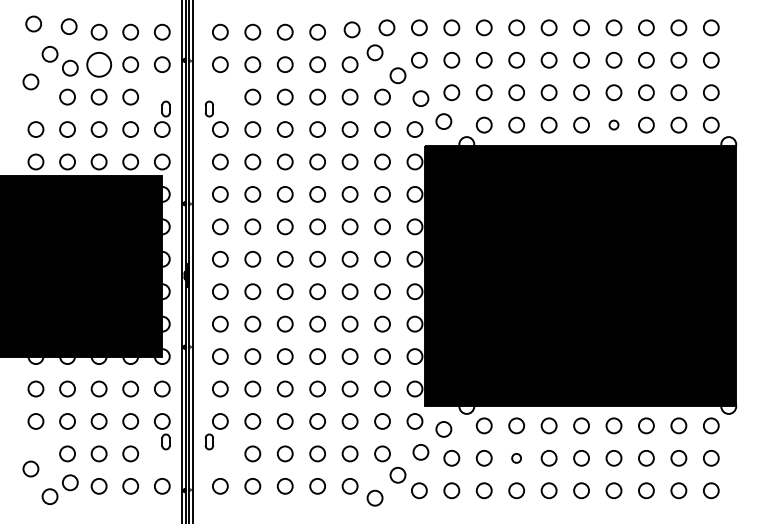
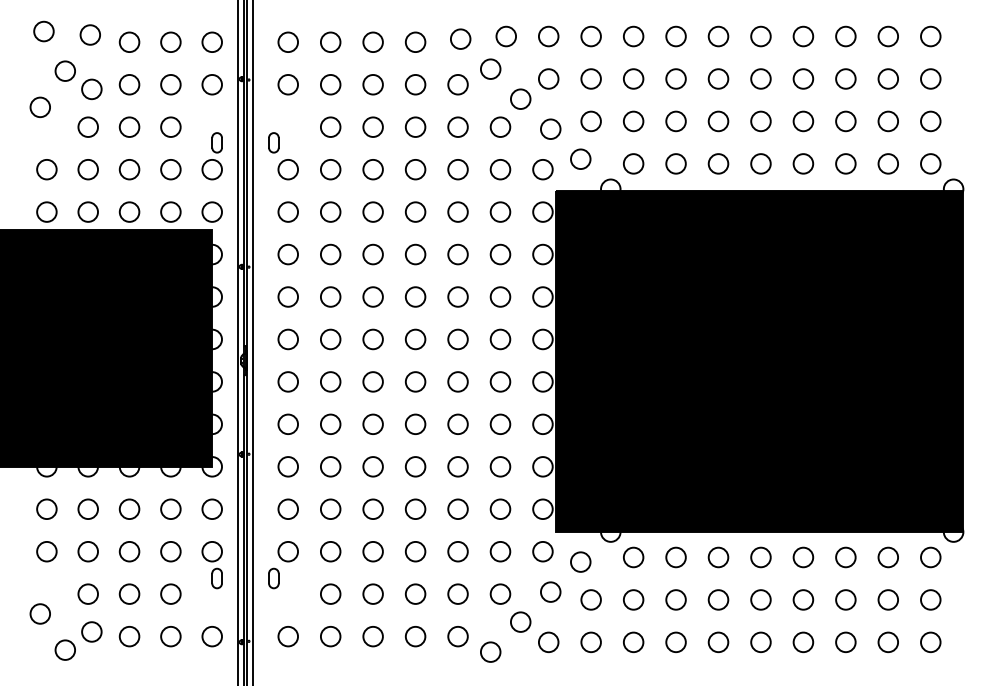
circle: (98, 64) -> (128, 84), size x0.62
circle: (613, 124) -> (802, 163), size x1.67
circle: (516, 458) -> (675, 600), size x1.67

